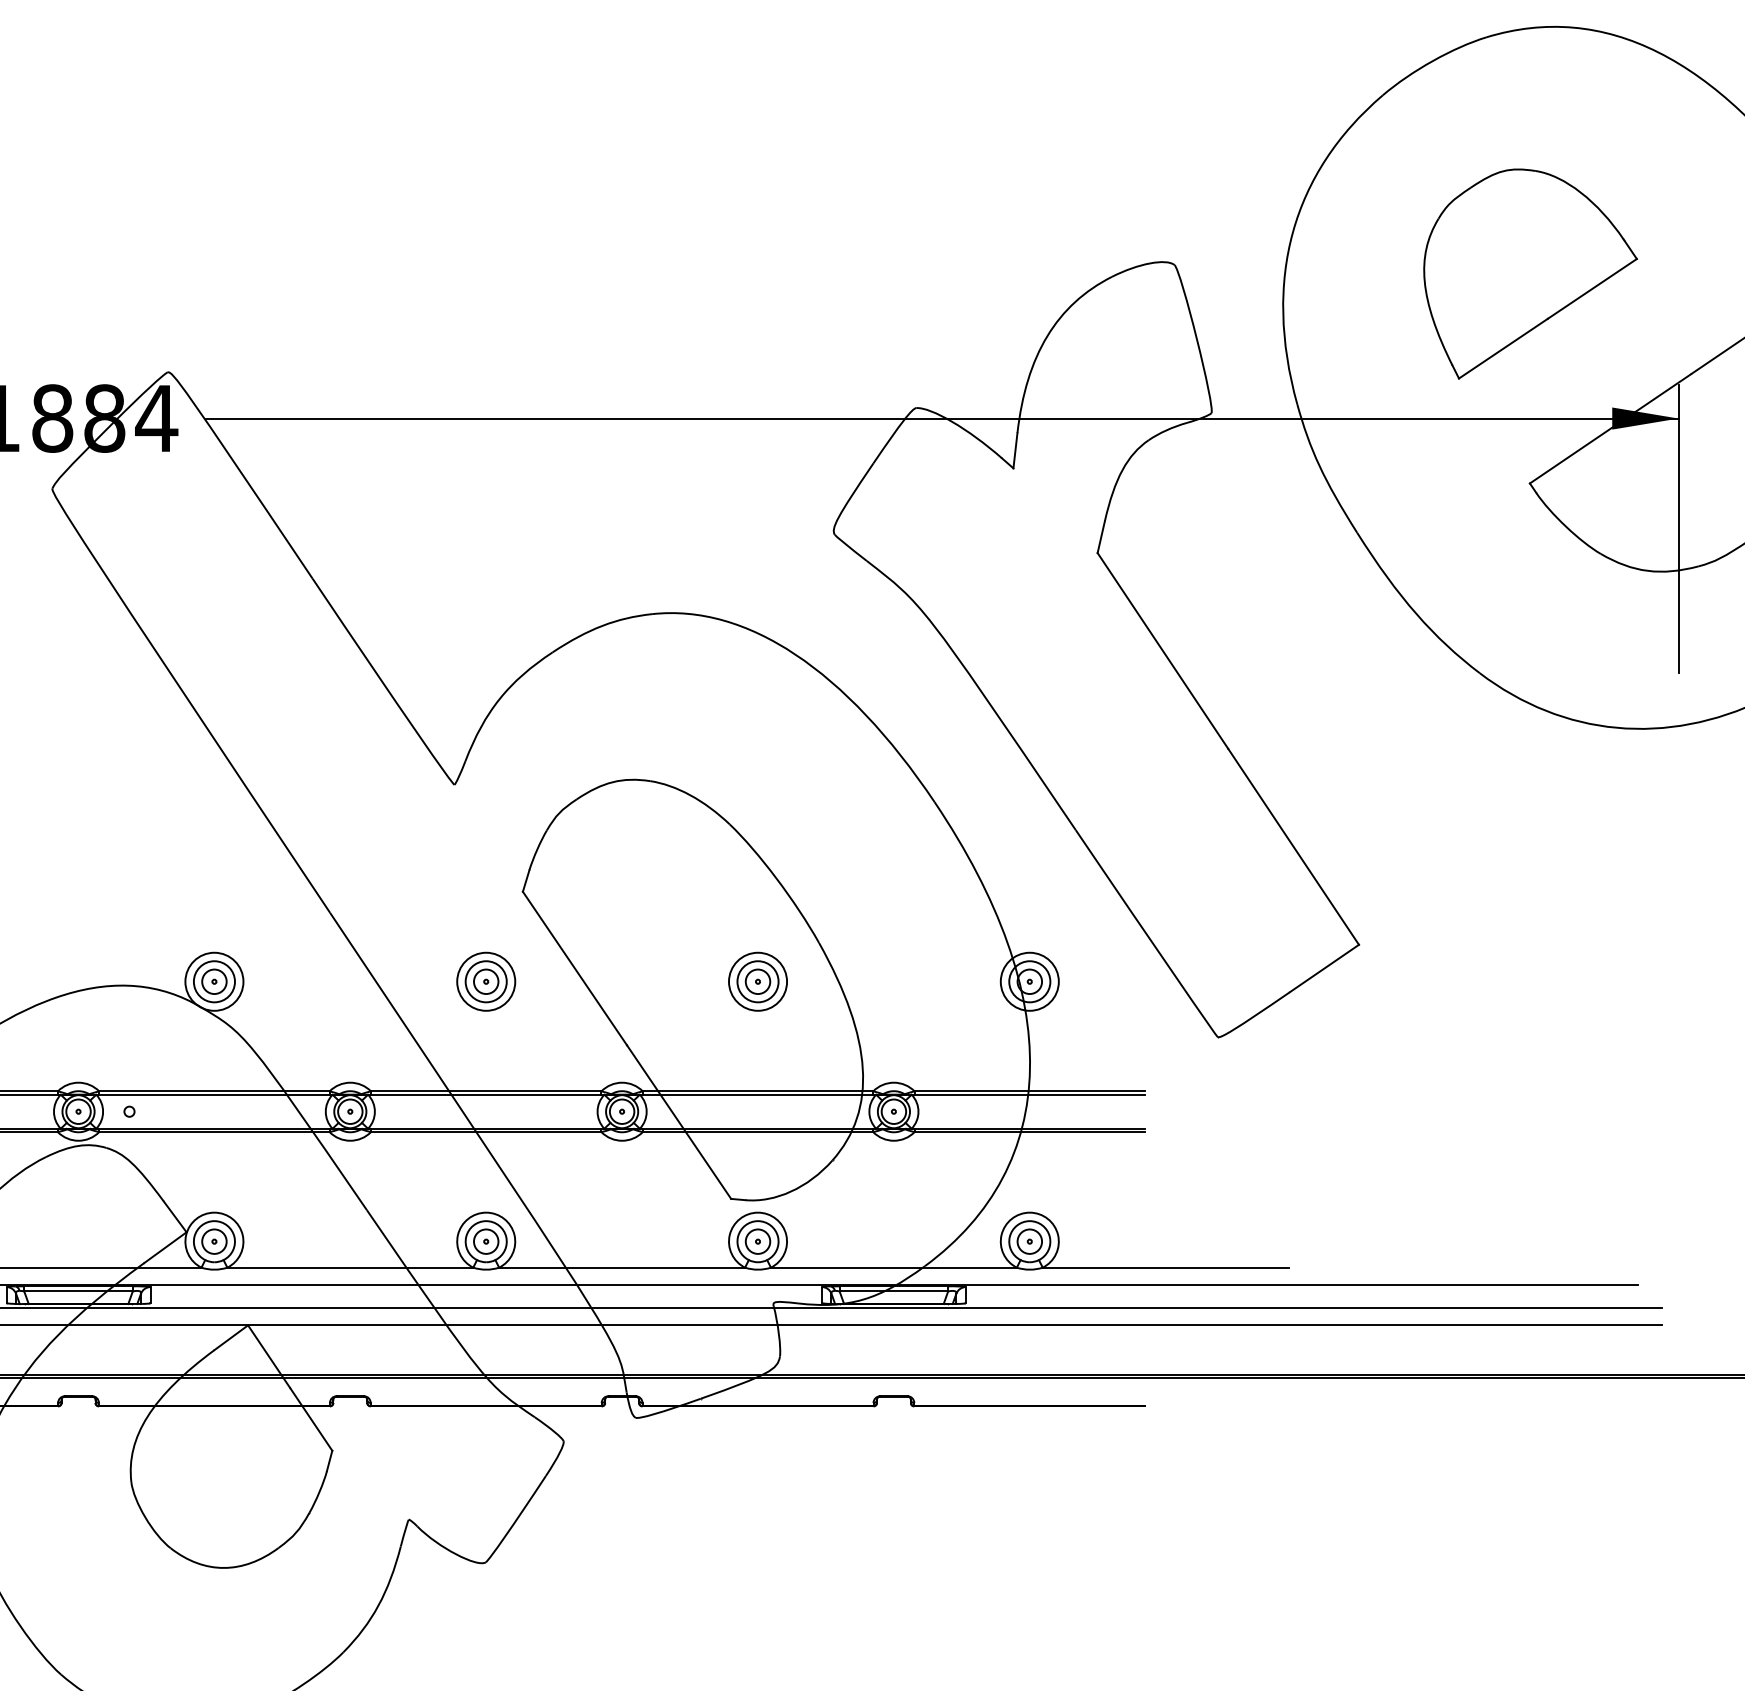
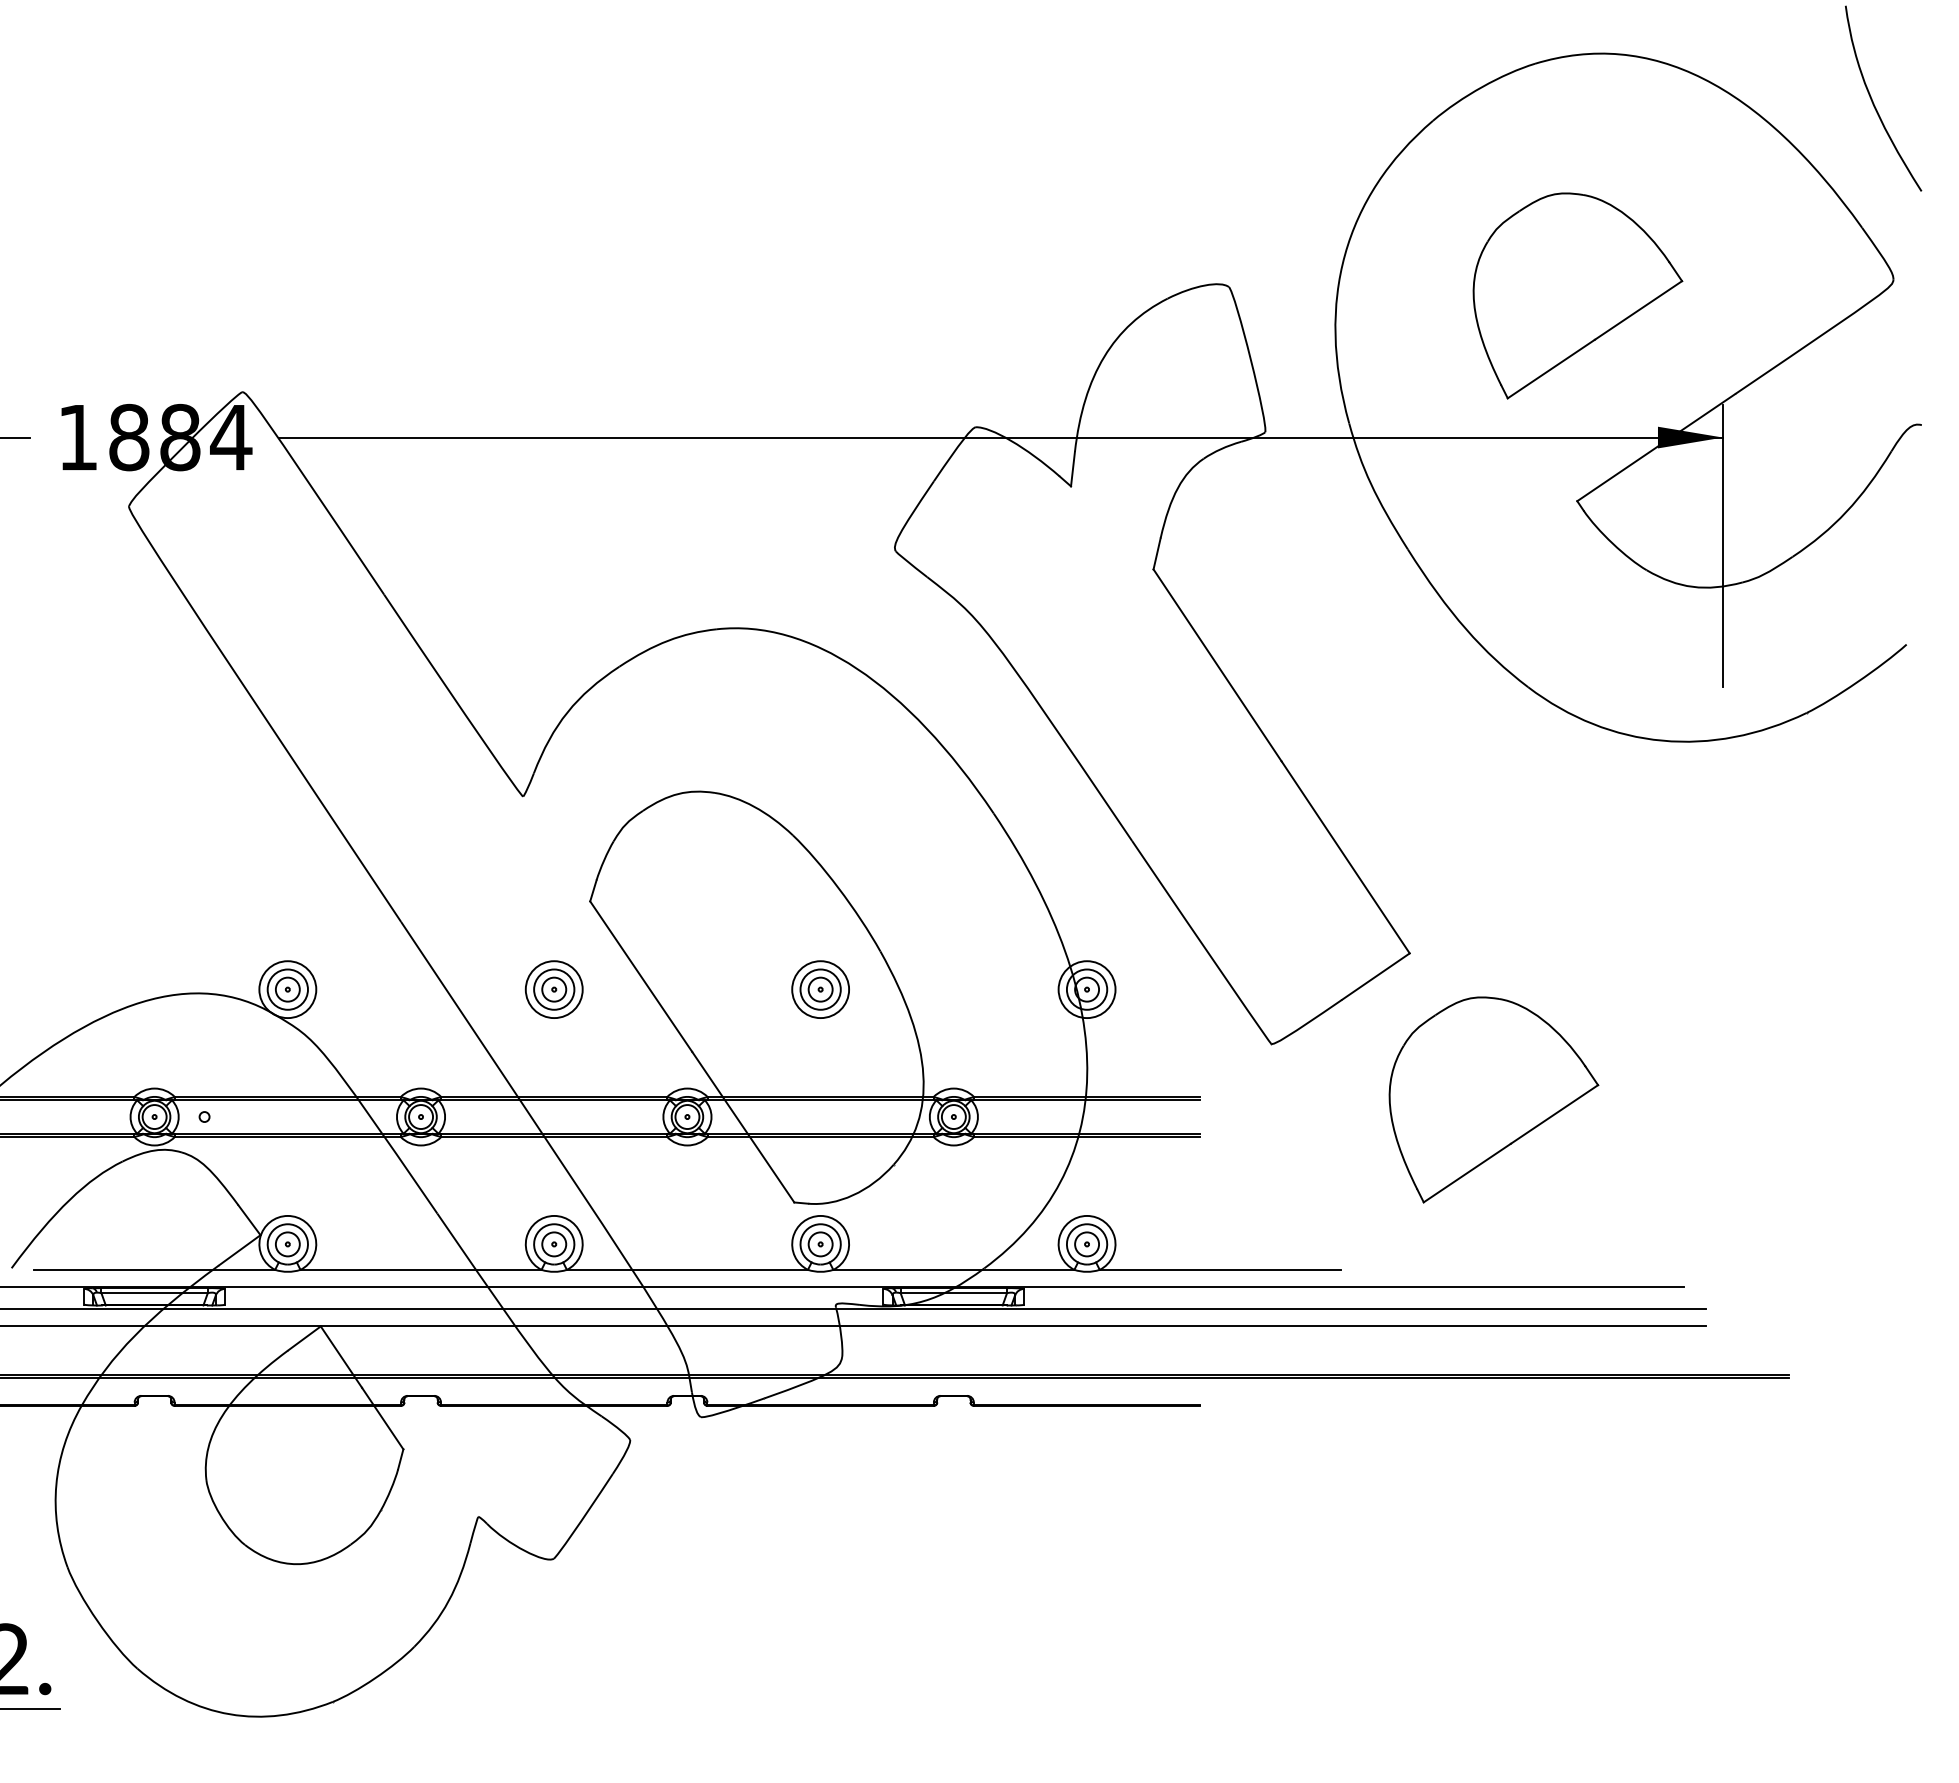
part: (1444, 1093) -> (1493, 1099), added

